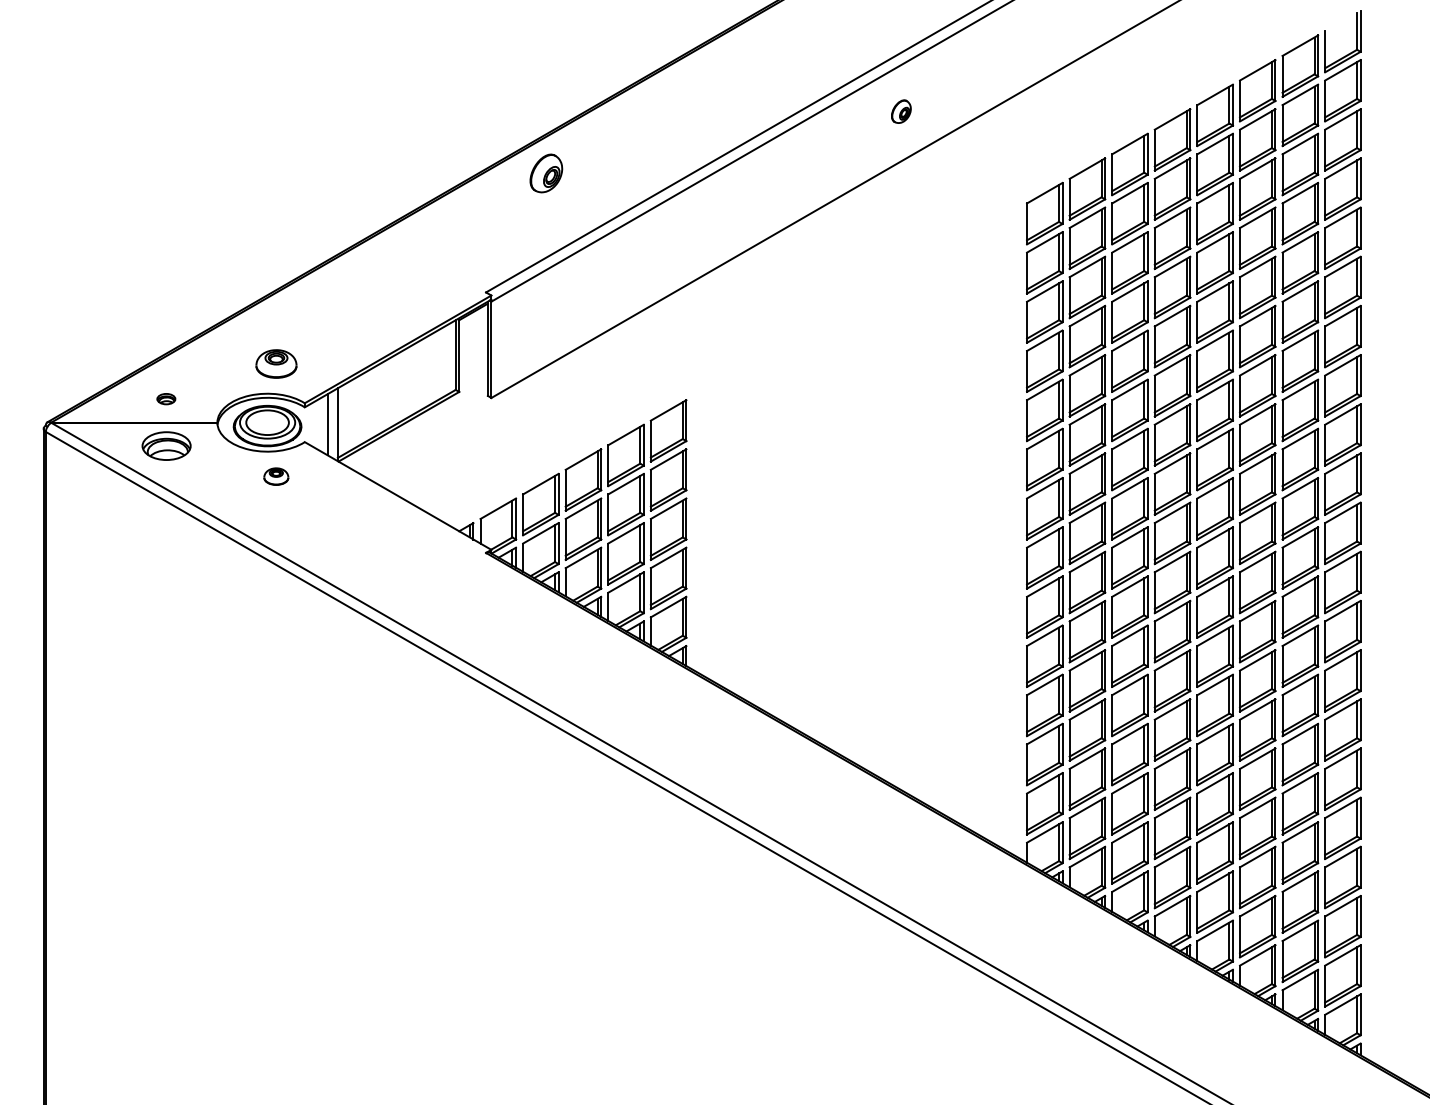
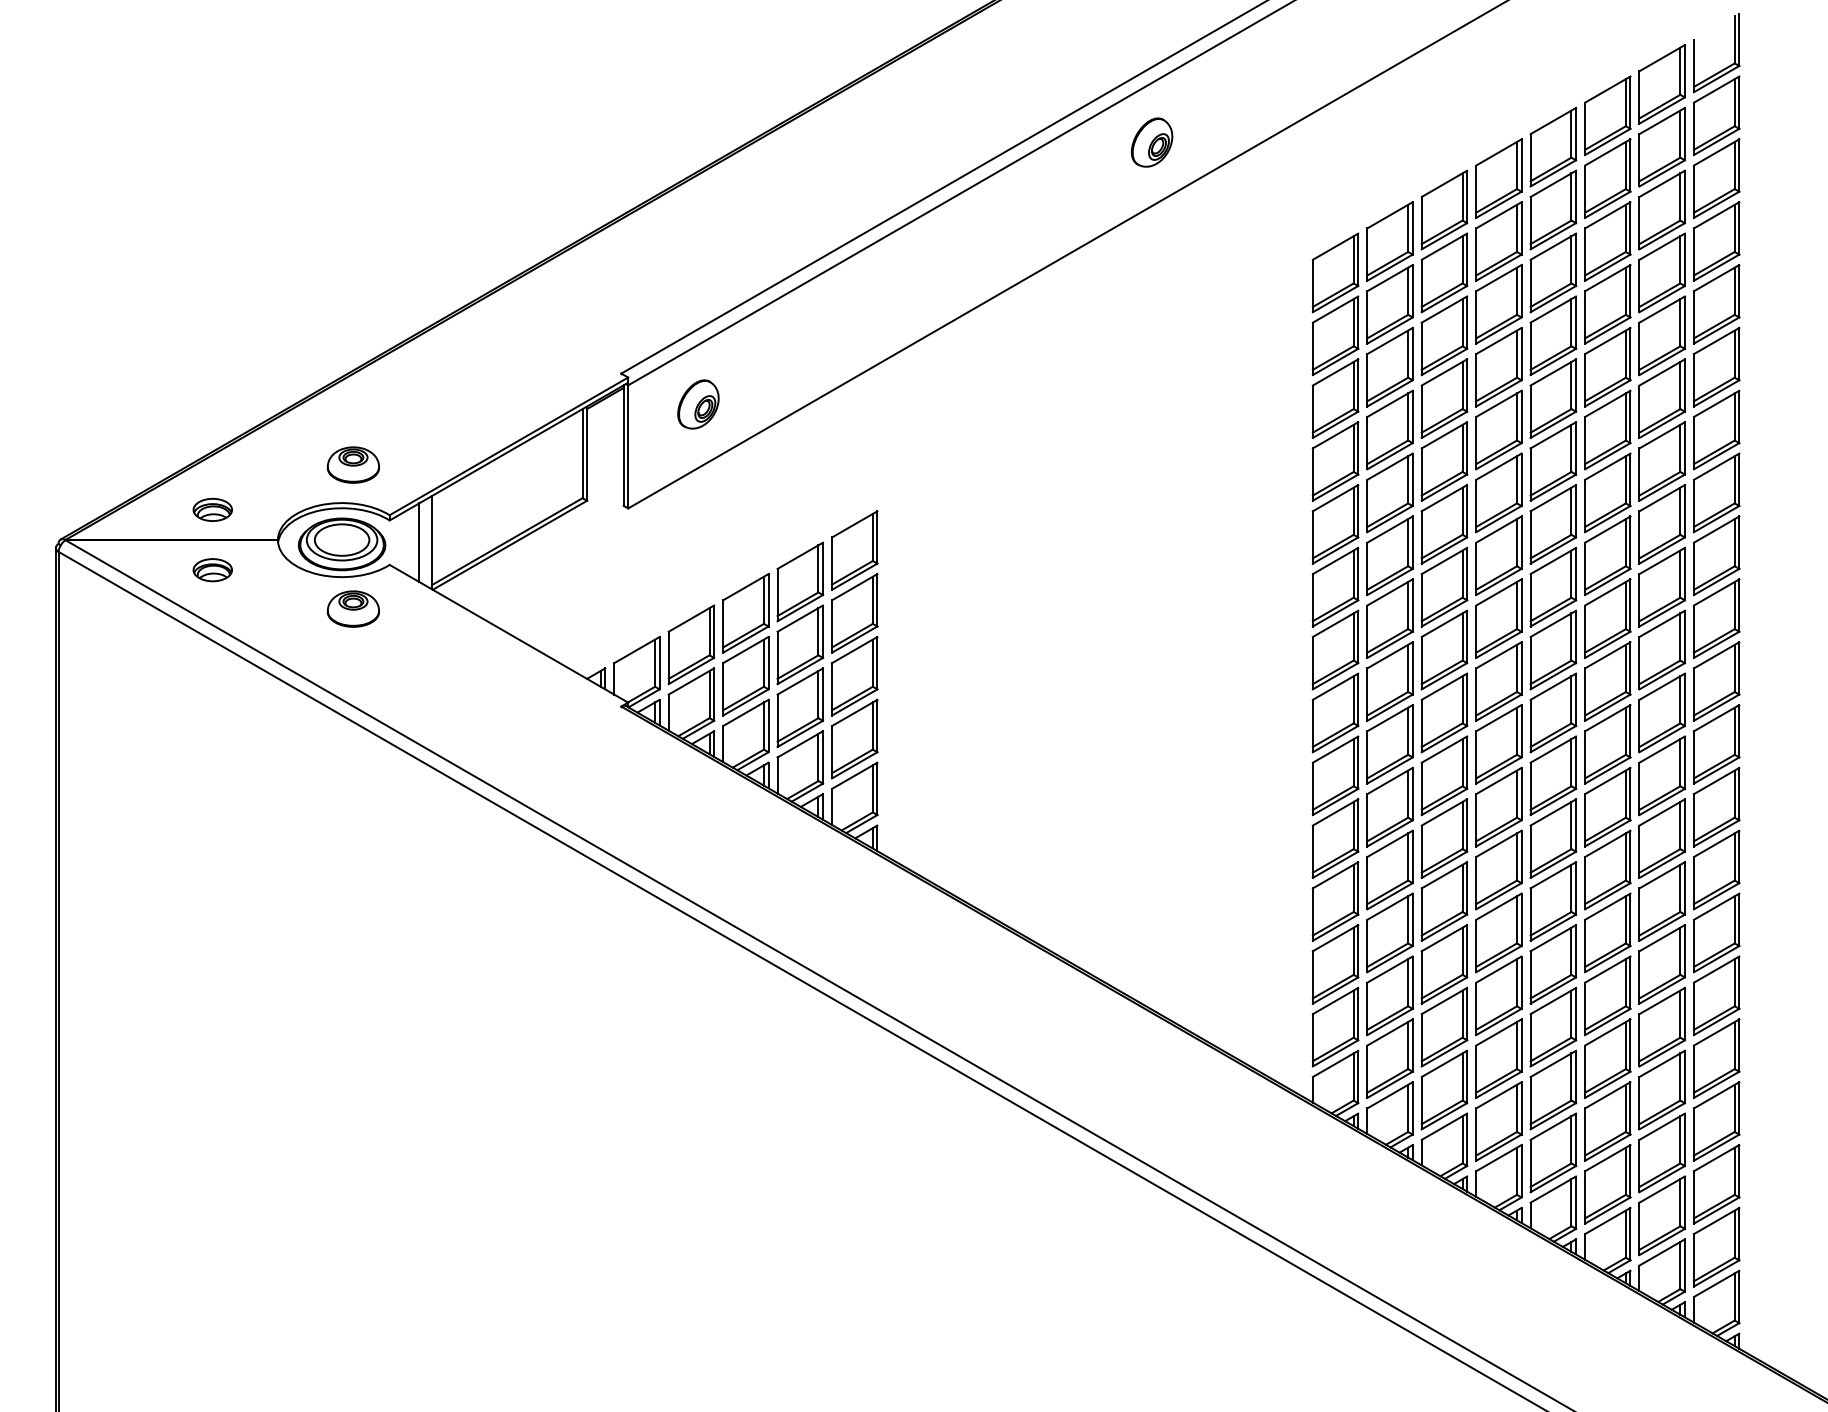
part: (901, 111) -> (1152, 142), size x1.67
part: (546, 173) -> (698, 404), moved
part: (166, 398) -> (212, 509), size x1.67
part: (166, 446) -> (212, 570), size x0.62
part: (275, 476) -> (352, 608), size x1.67

